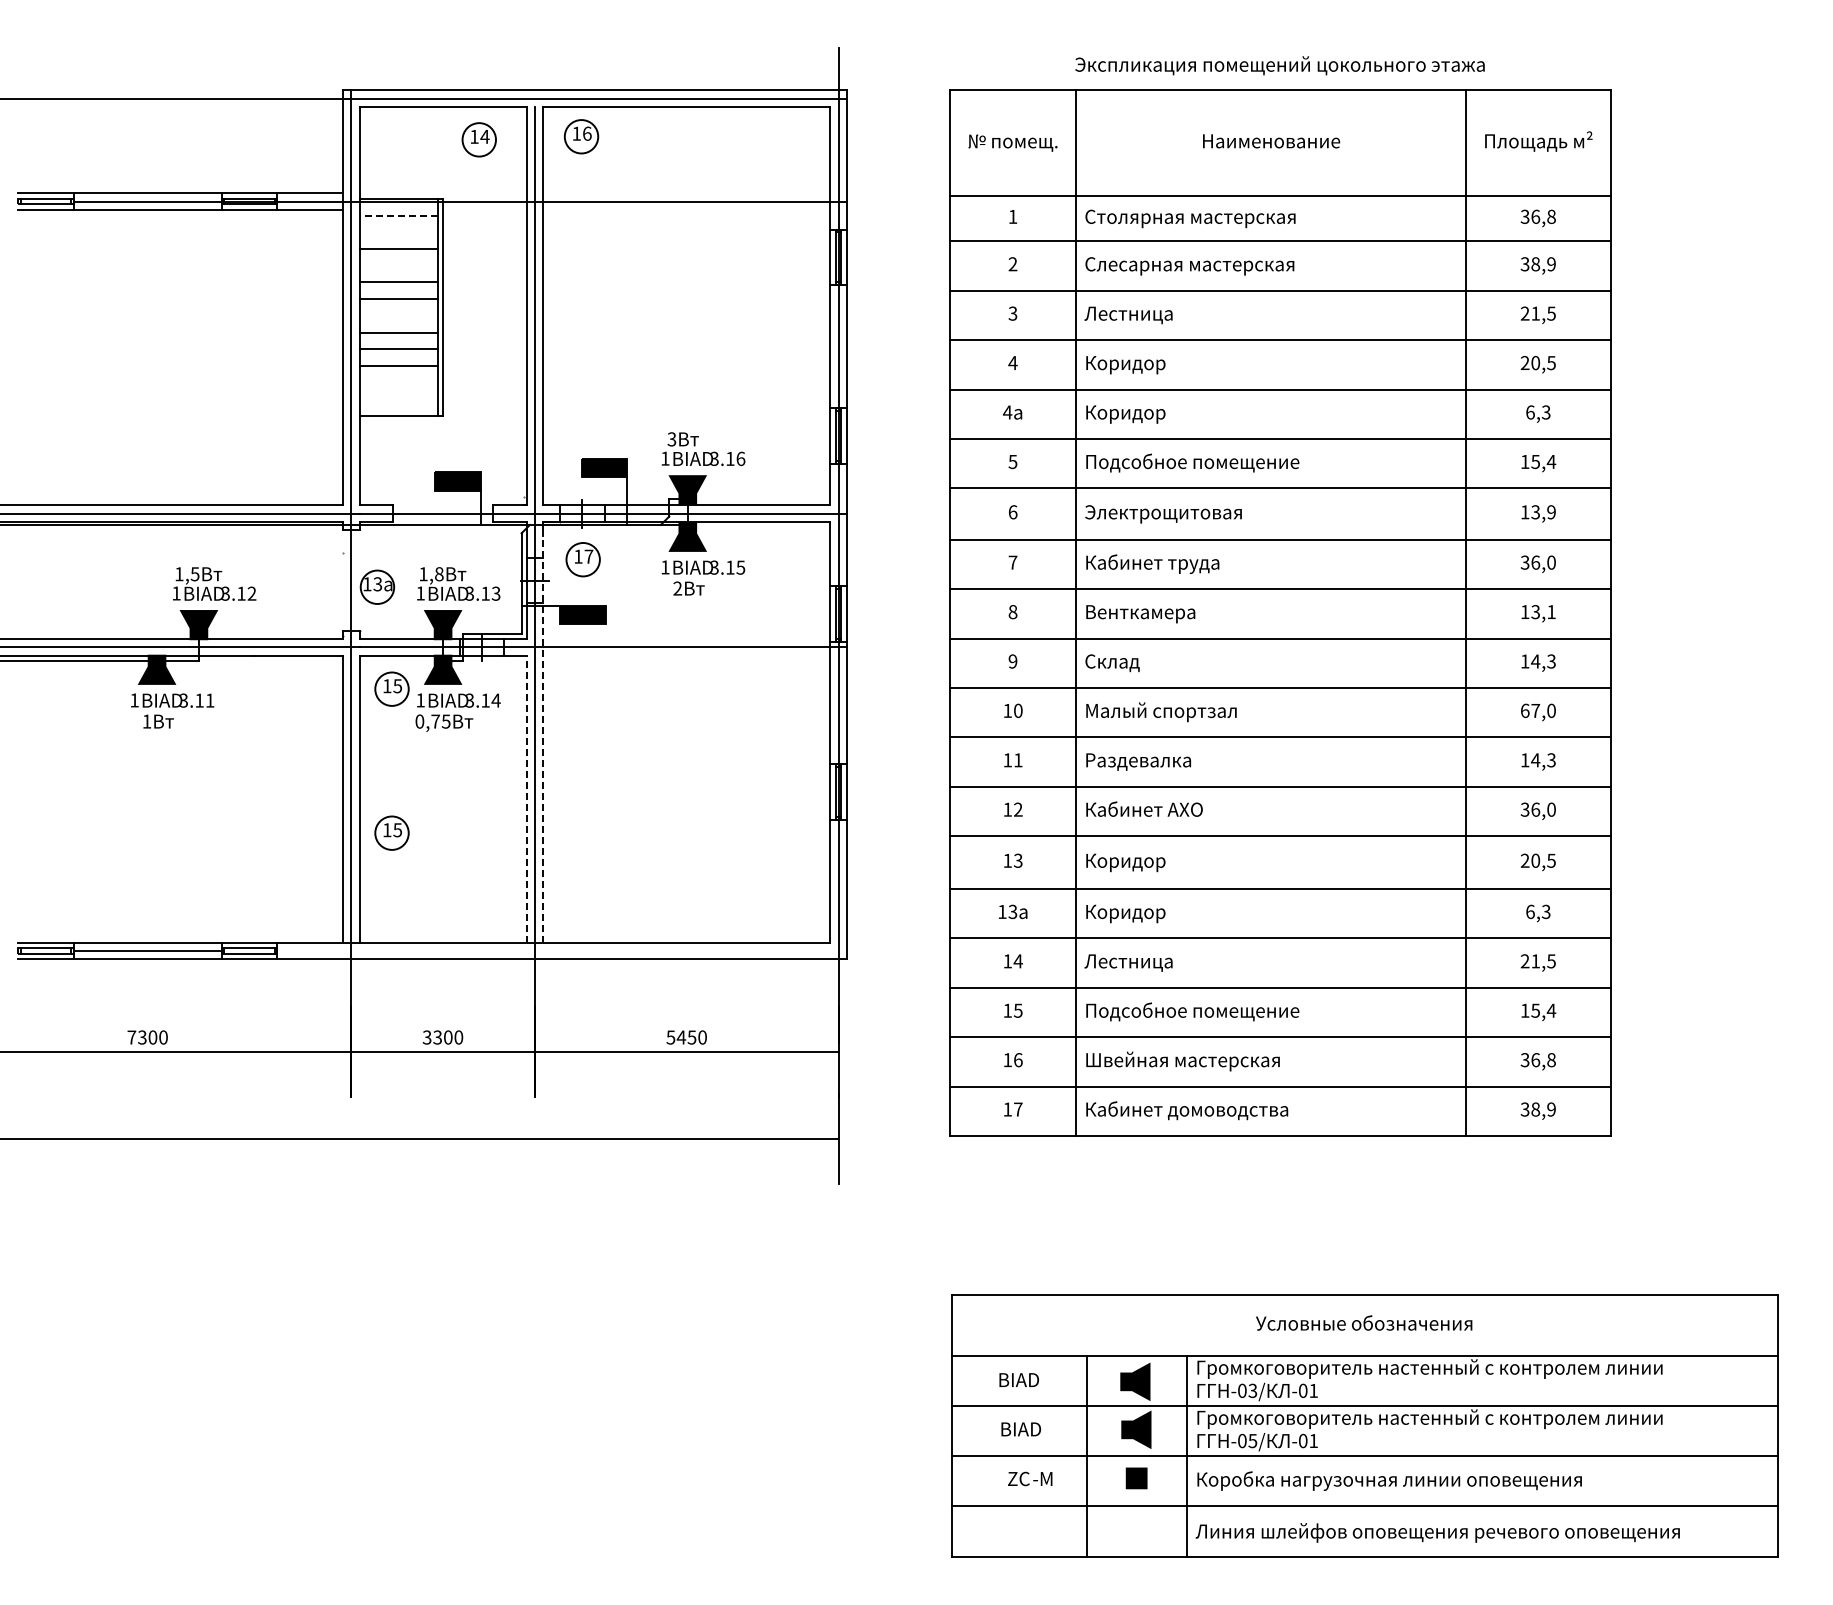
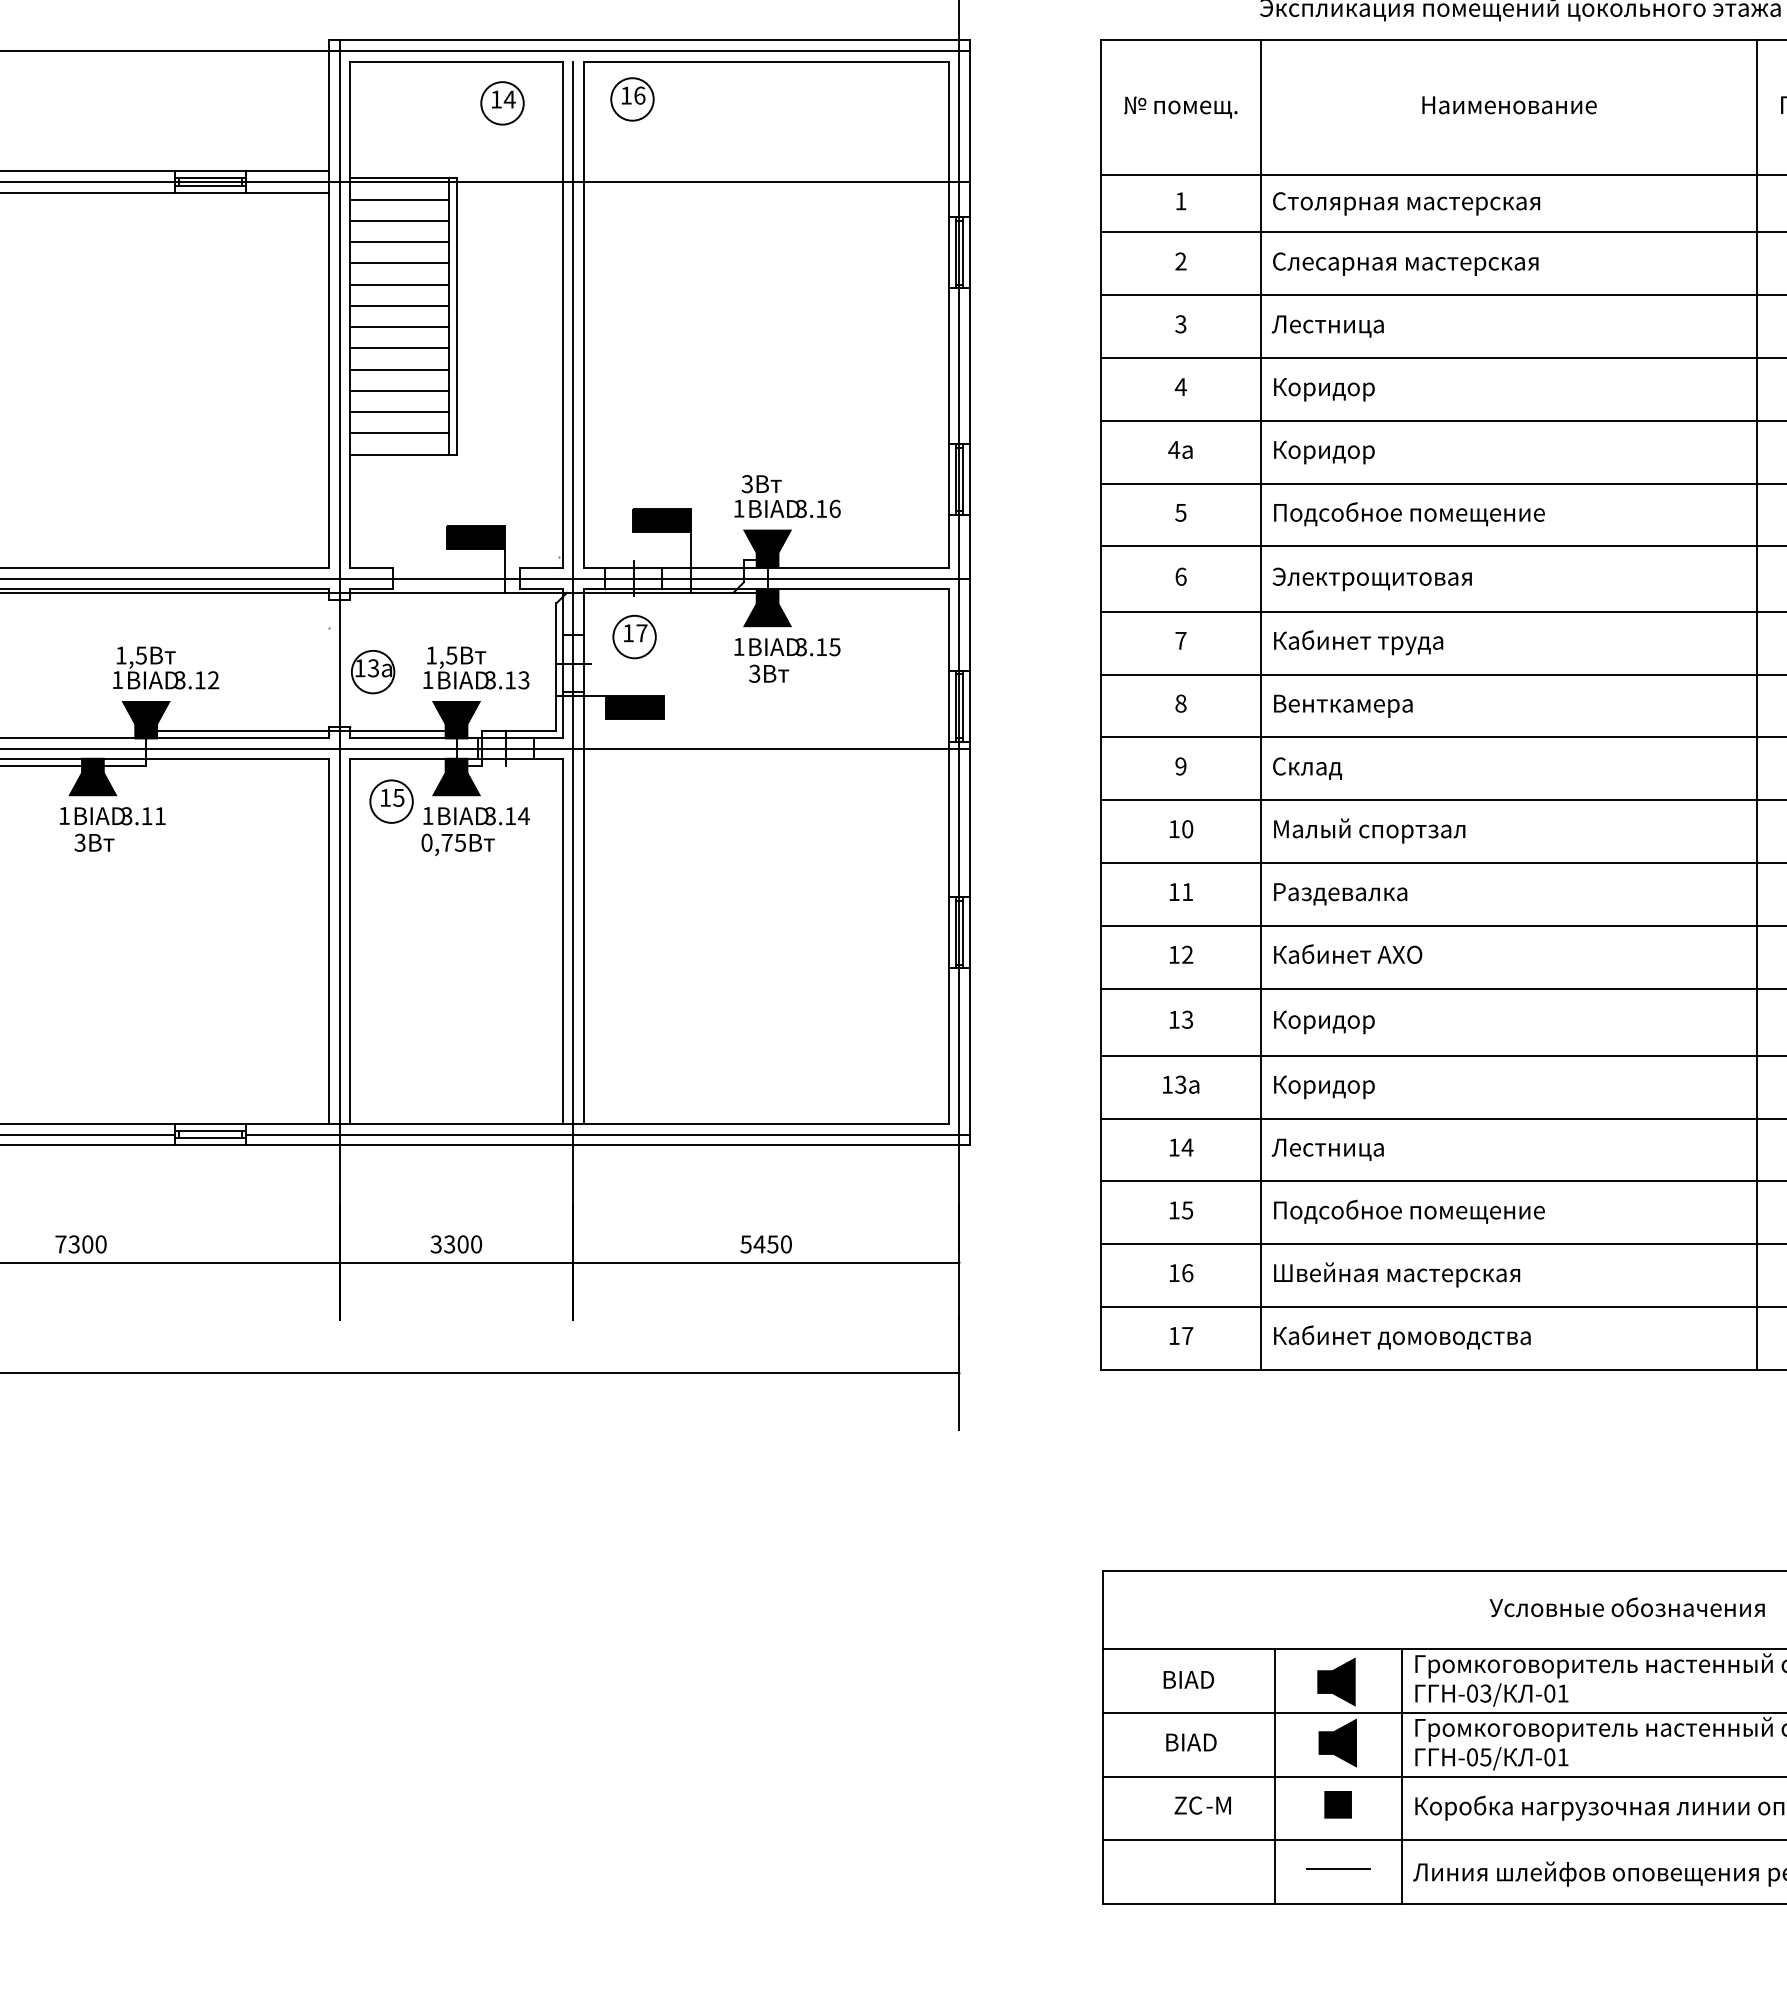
line: (398, 215) -> (399, 199), dashed -> solid
line: (398, 232) -> (399, 221), added
line: (398, 265) -> (399, 263), added
line: (398, 315) -> (399, 326), added
line: (398, 382) -> (399, 411), added
line: (398, 399) -> (399, 433), added
text: (438, 574) -> (450, 655), 1,8 -> 1,5
text: (677, 588) -> (754, 673), 2 -> 3
line: (320, 633) -> (300, 730), added
text: (146, 721) -> (79, 842), 1 -> 3
line: (543, 738) -> (584, 864), dashed -> solid
line: (526, 798) -> (562, 940), dashed -> solid
part: (391, 832) -> (390, 983), removed
line: (562, 951) -> (608, 1135), added
line: (1136, 1528) -> (1337, 1868), added

